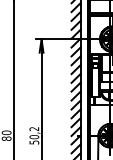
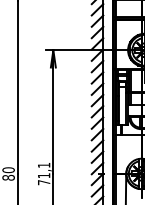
text: (34, 135) -> (44, 173), 50,2 -> 71,1

